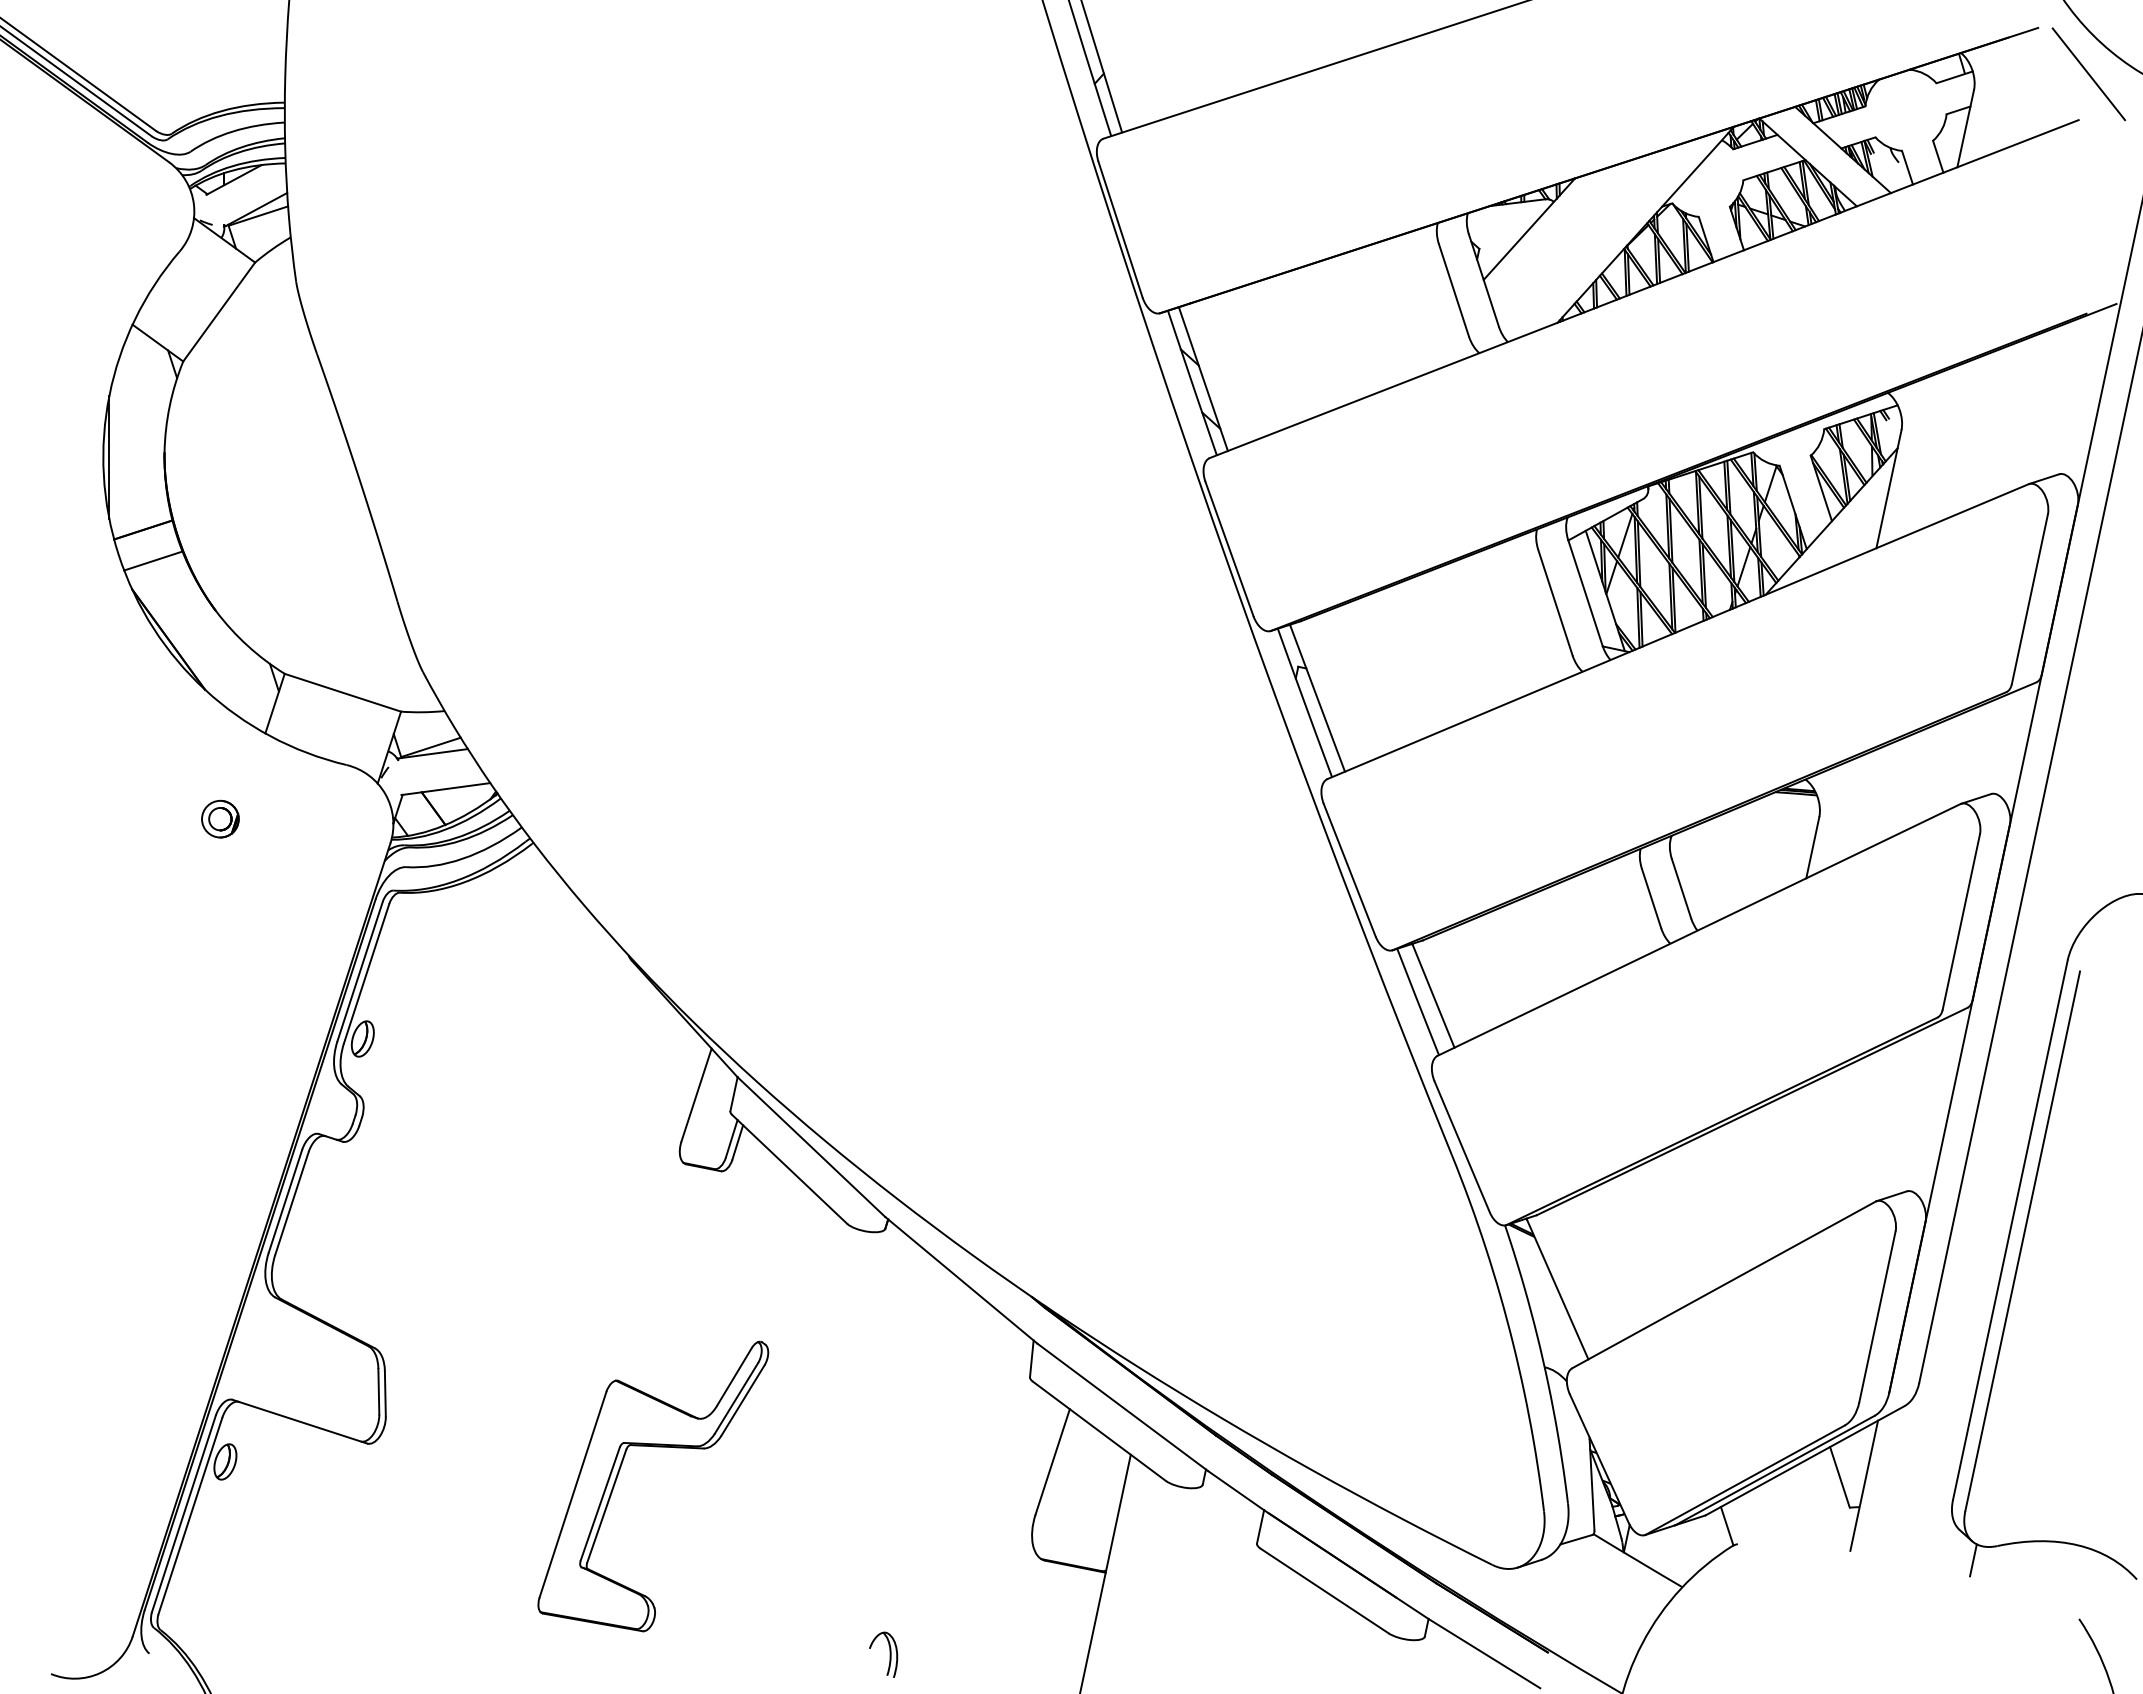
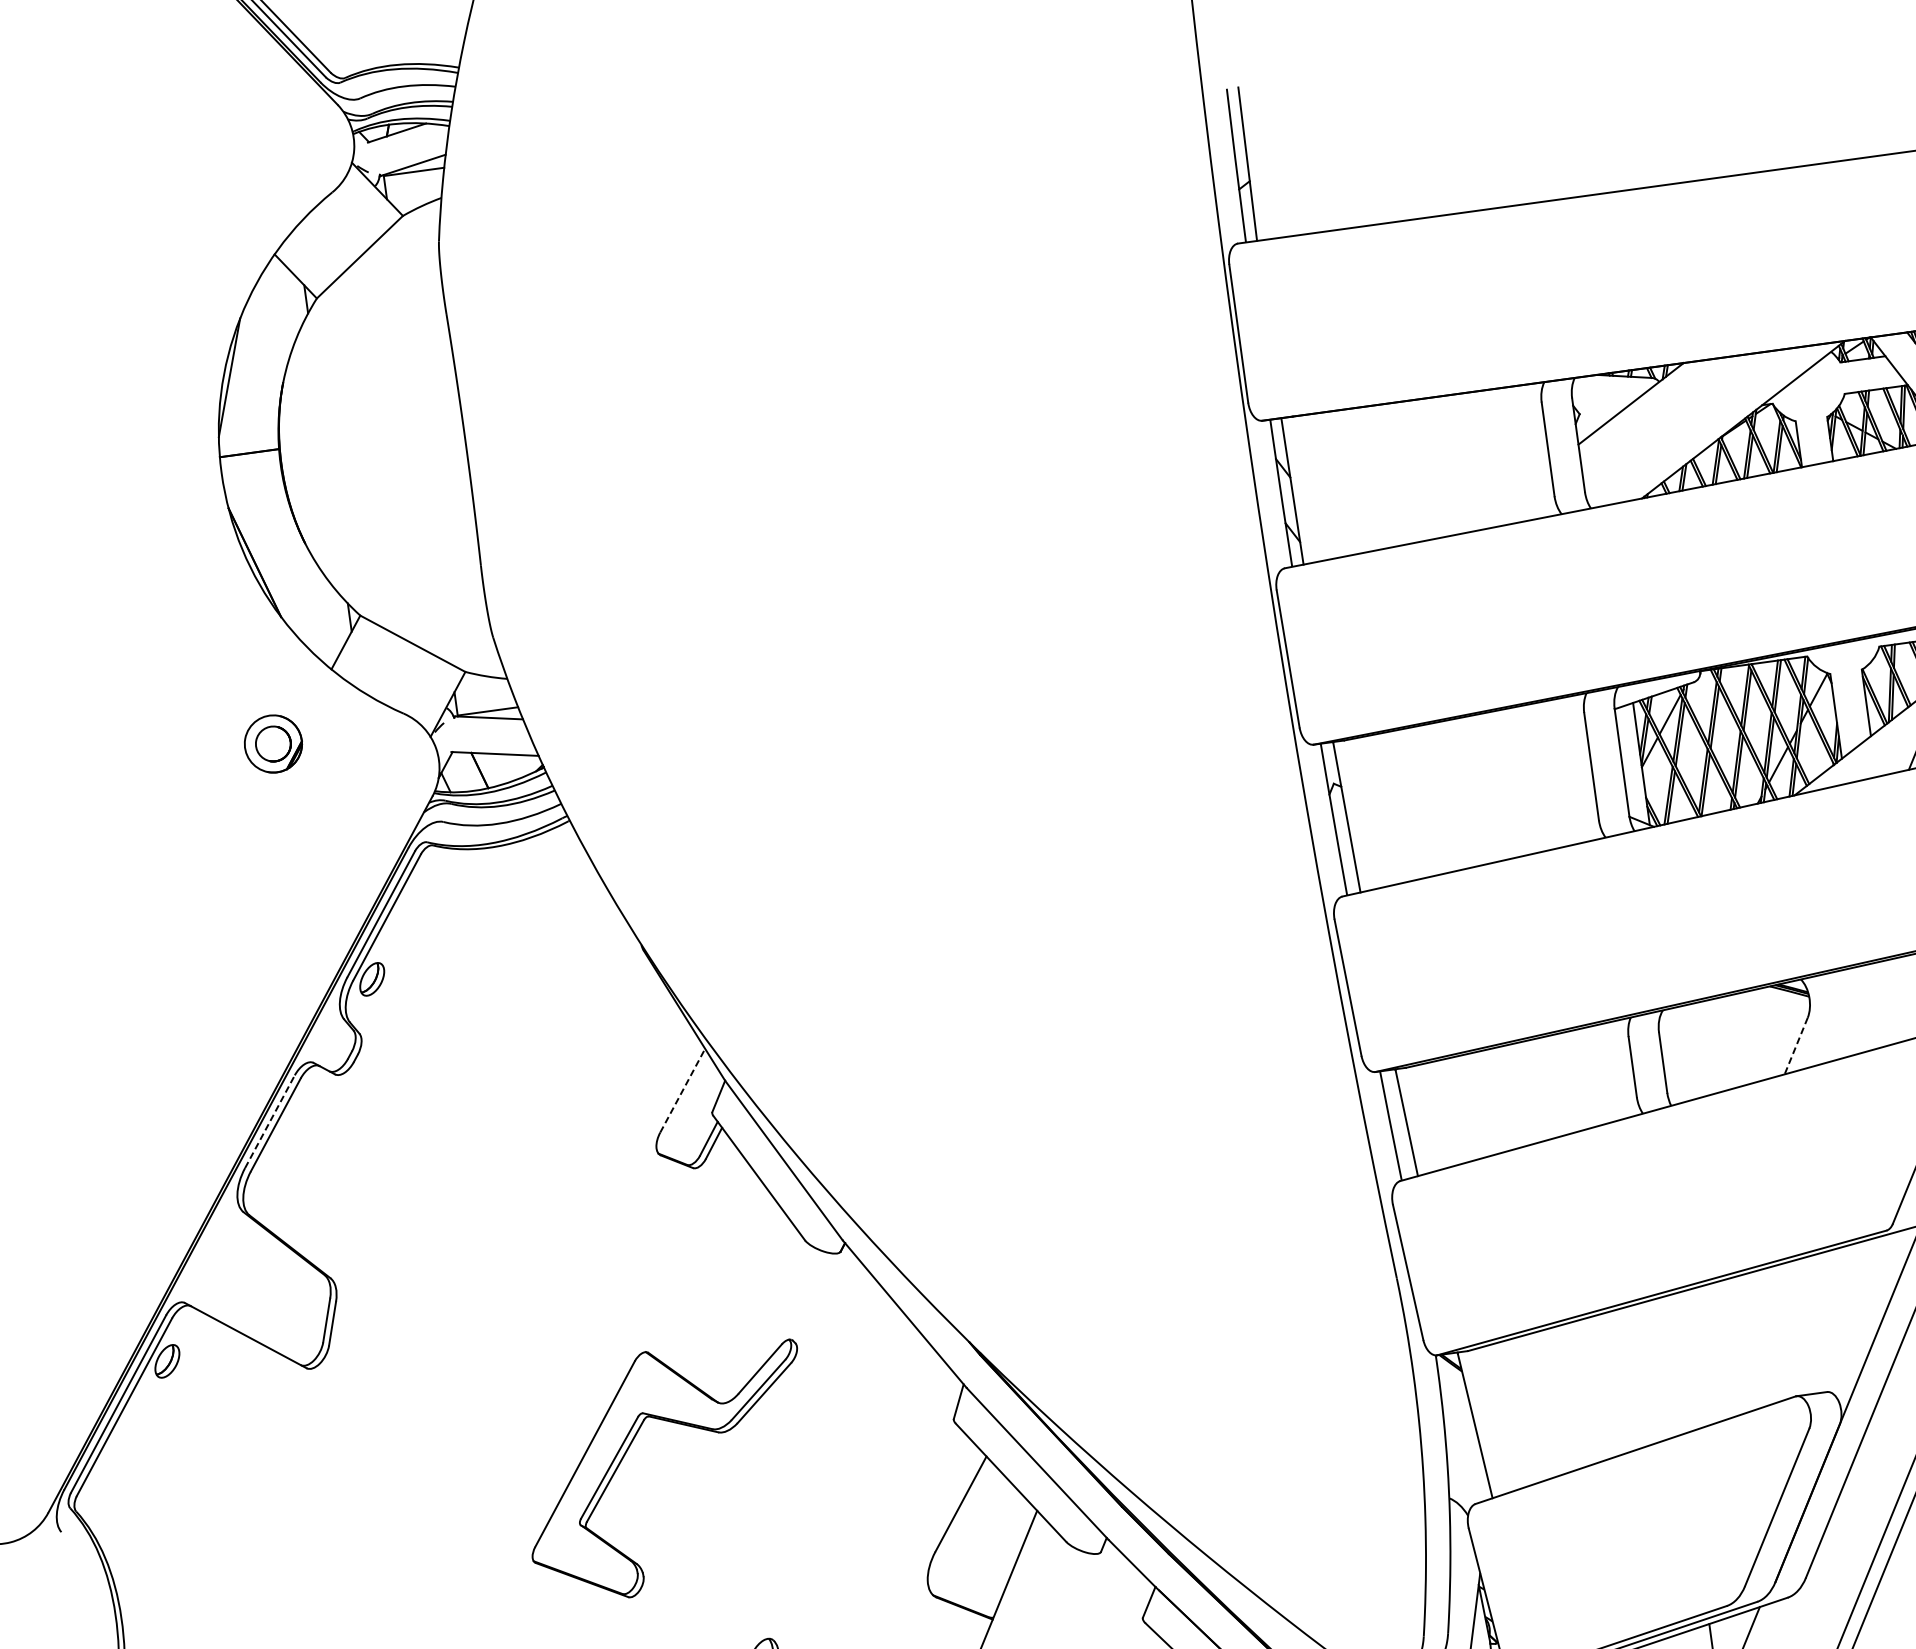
line: (153, 560) -> (254, 484), removed
part: (220, 818) -> (273, 743), size x1.6
line: (1812, 848) -> (1795, 1046), solid -> dashed
line: (696, 1095) -> (682, 1091), solid -> dashed
line: (285, 1201) -> (269, 1121), solid -> dashed
part: (620, 1470) -> (634, 1439), moved

